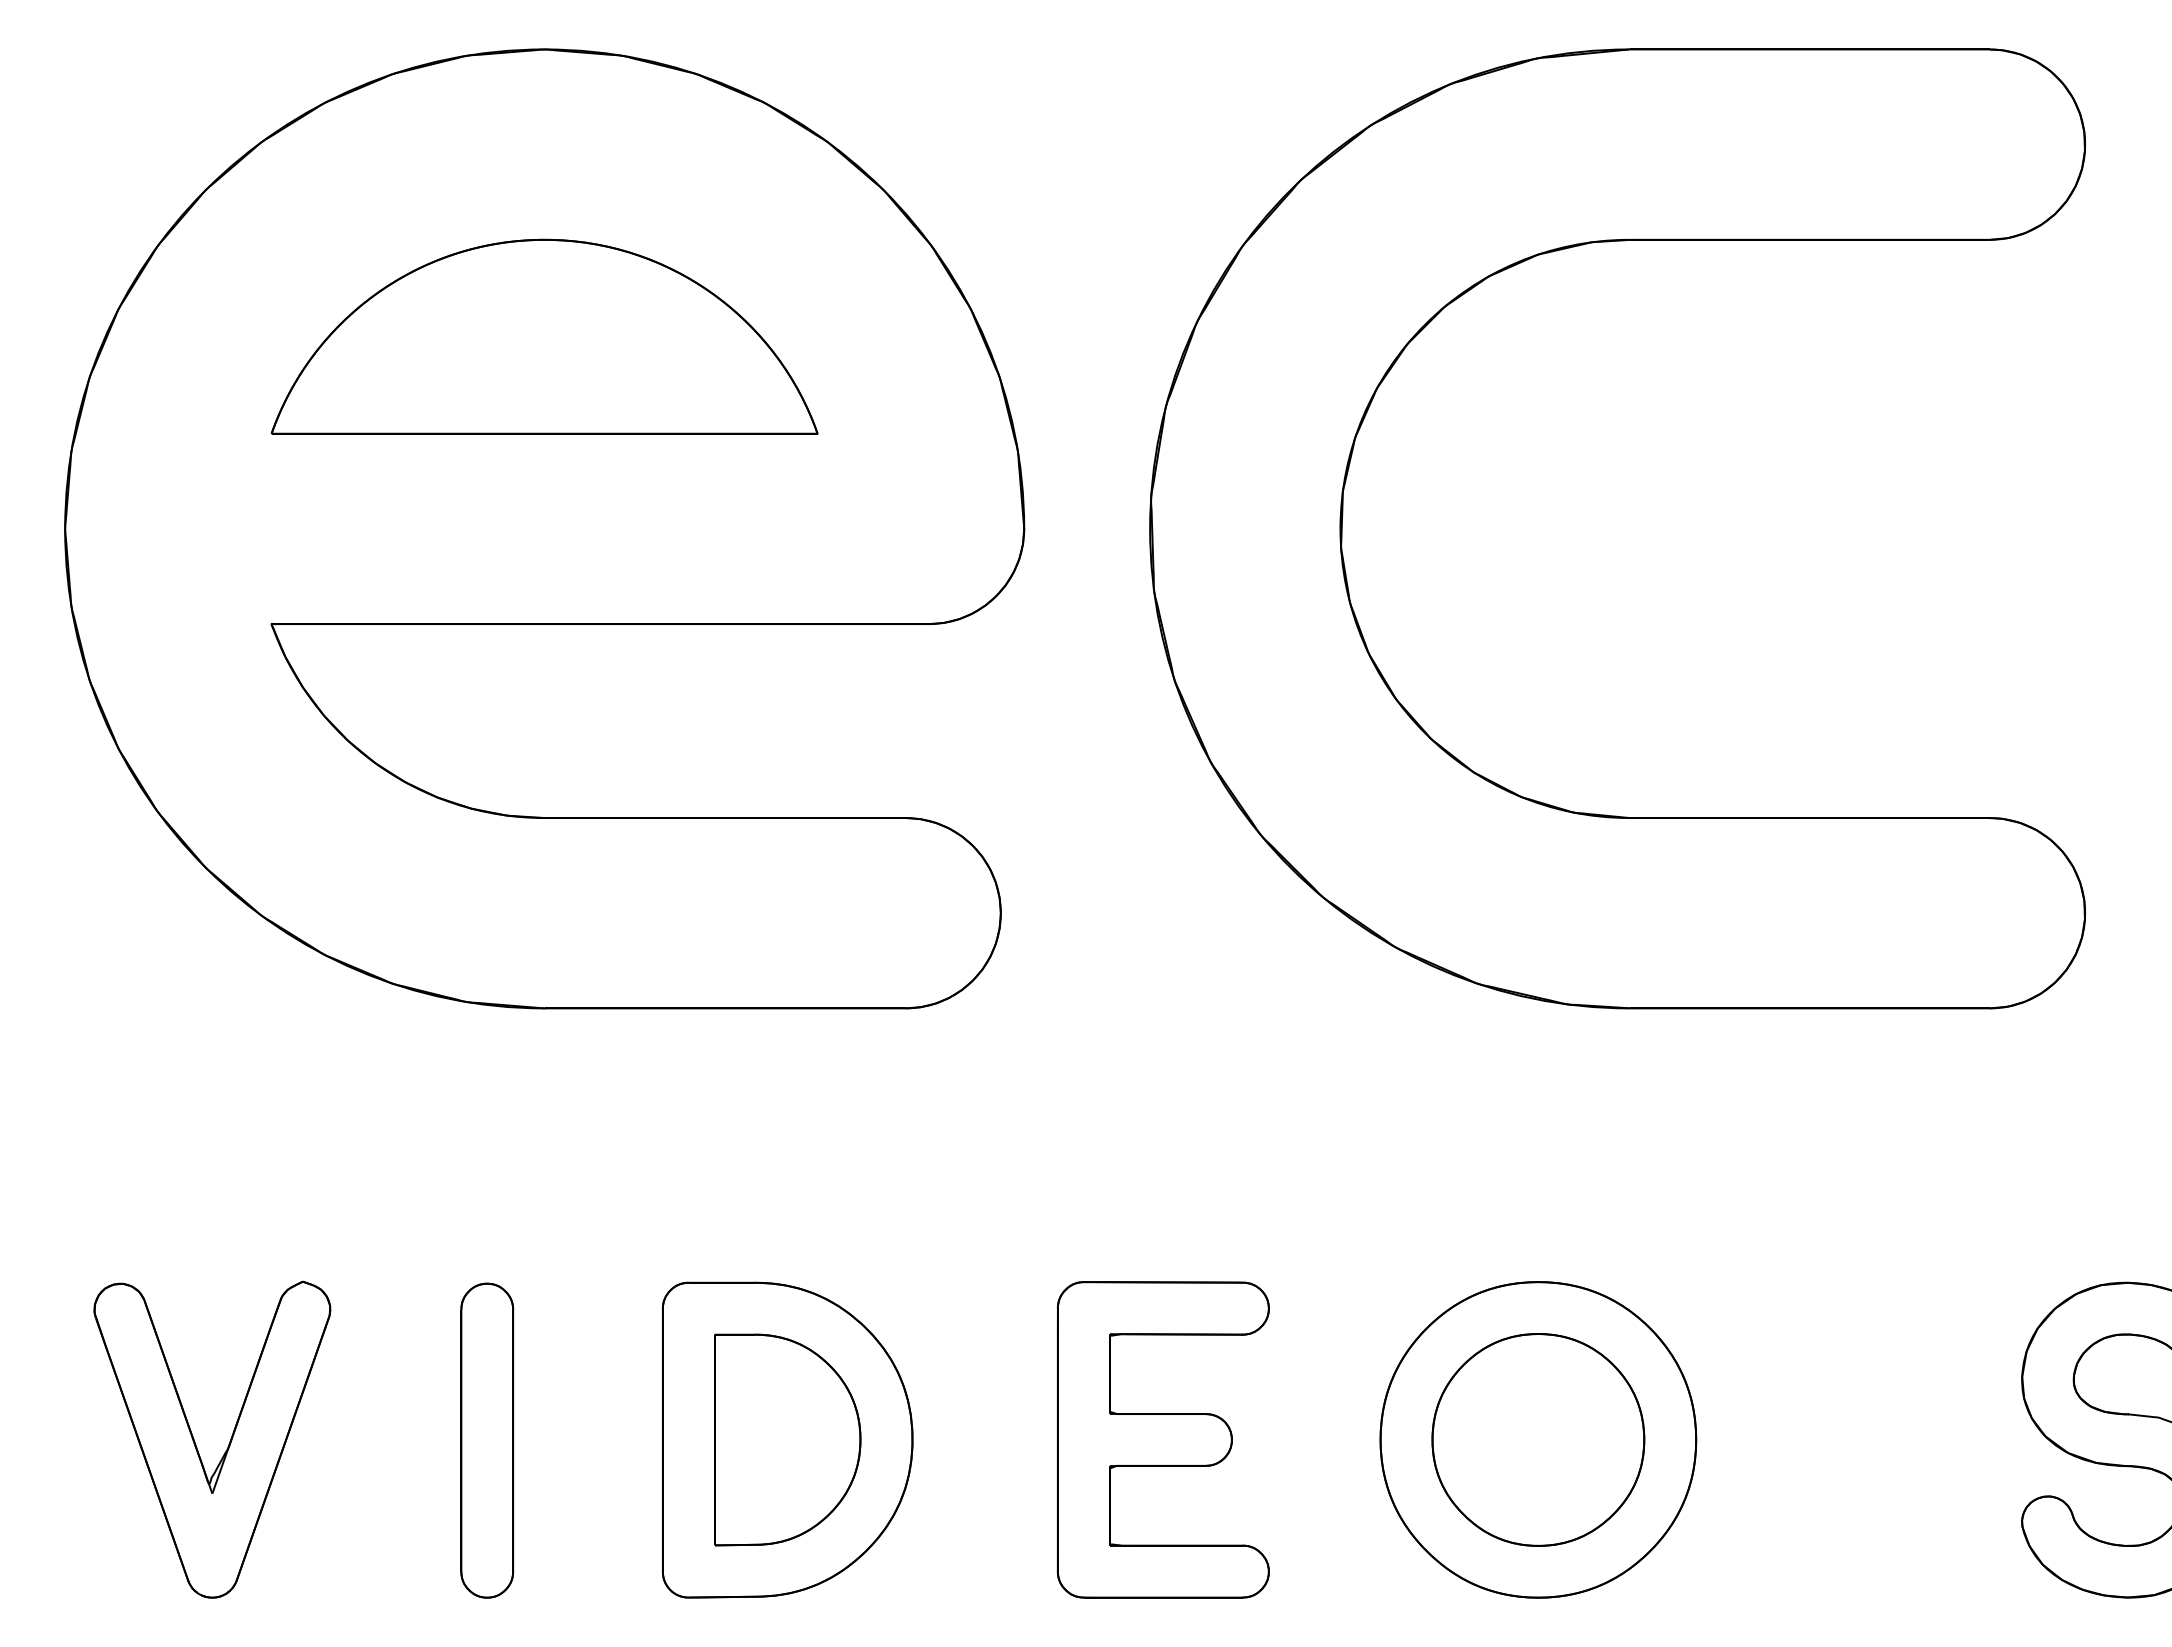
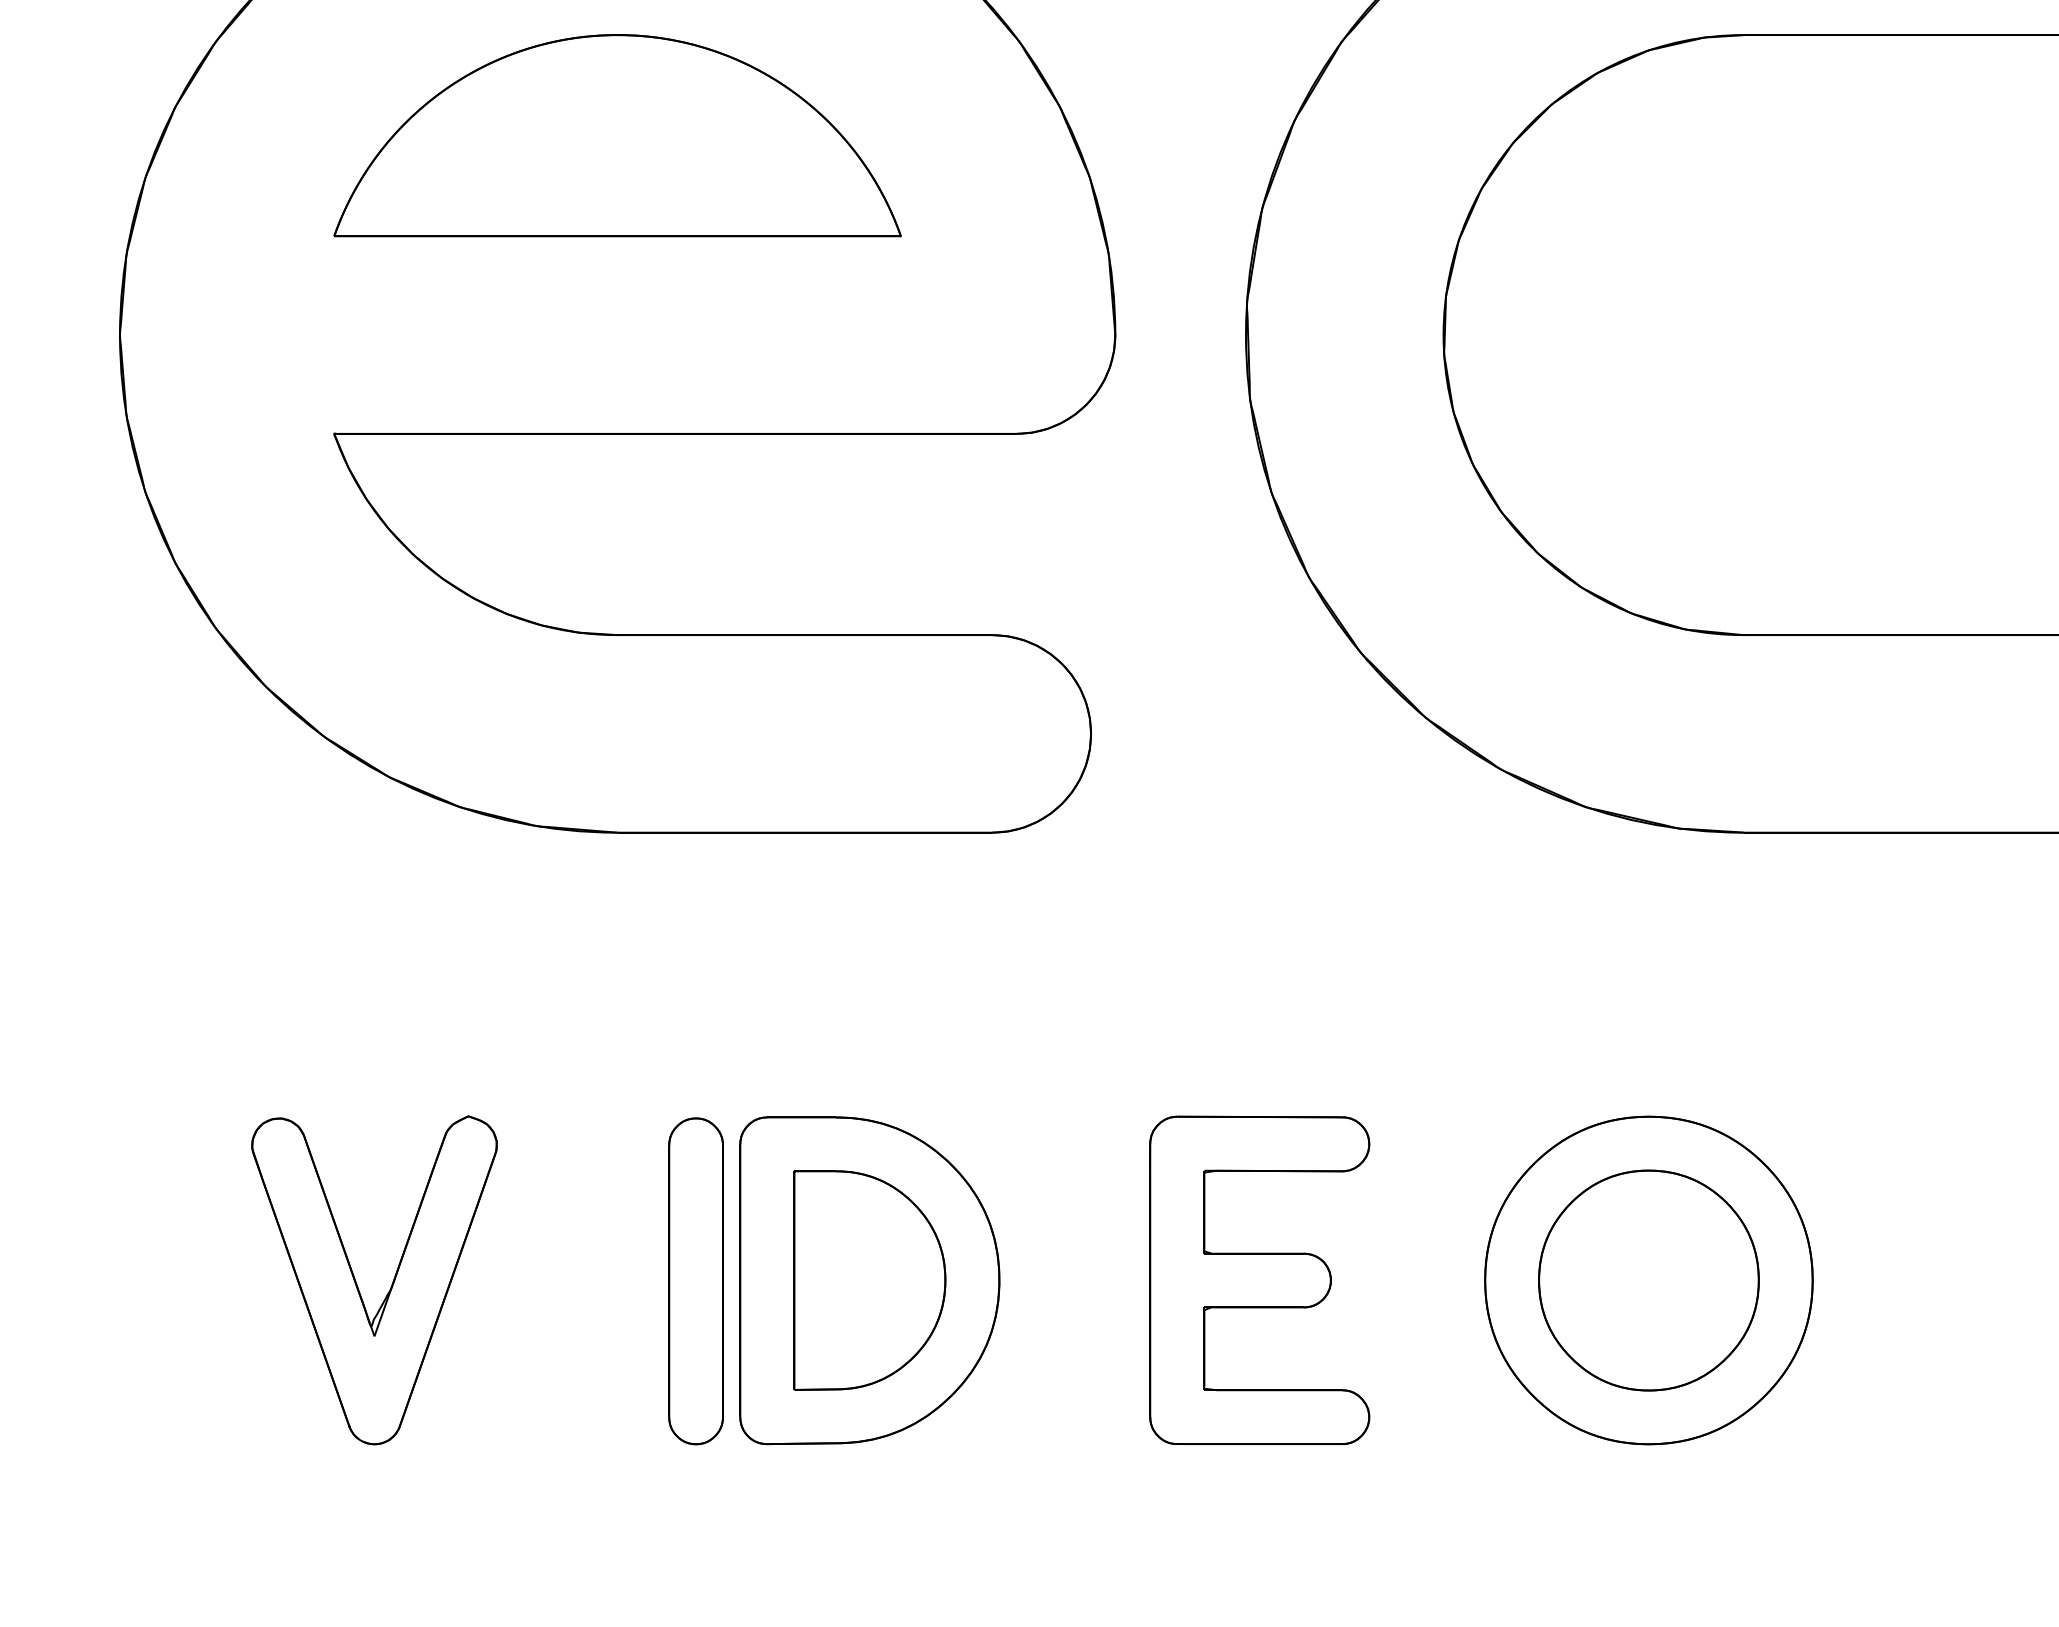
part: (487, 1440) -> (696, 1281), moved
part: (227, 1446) -> (390, 1287), moved

